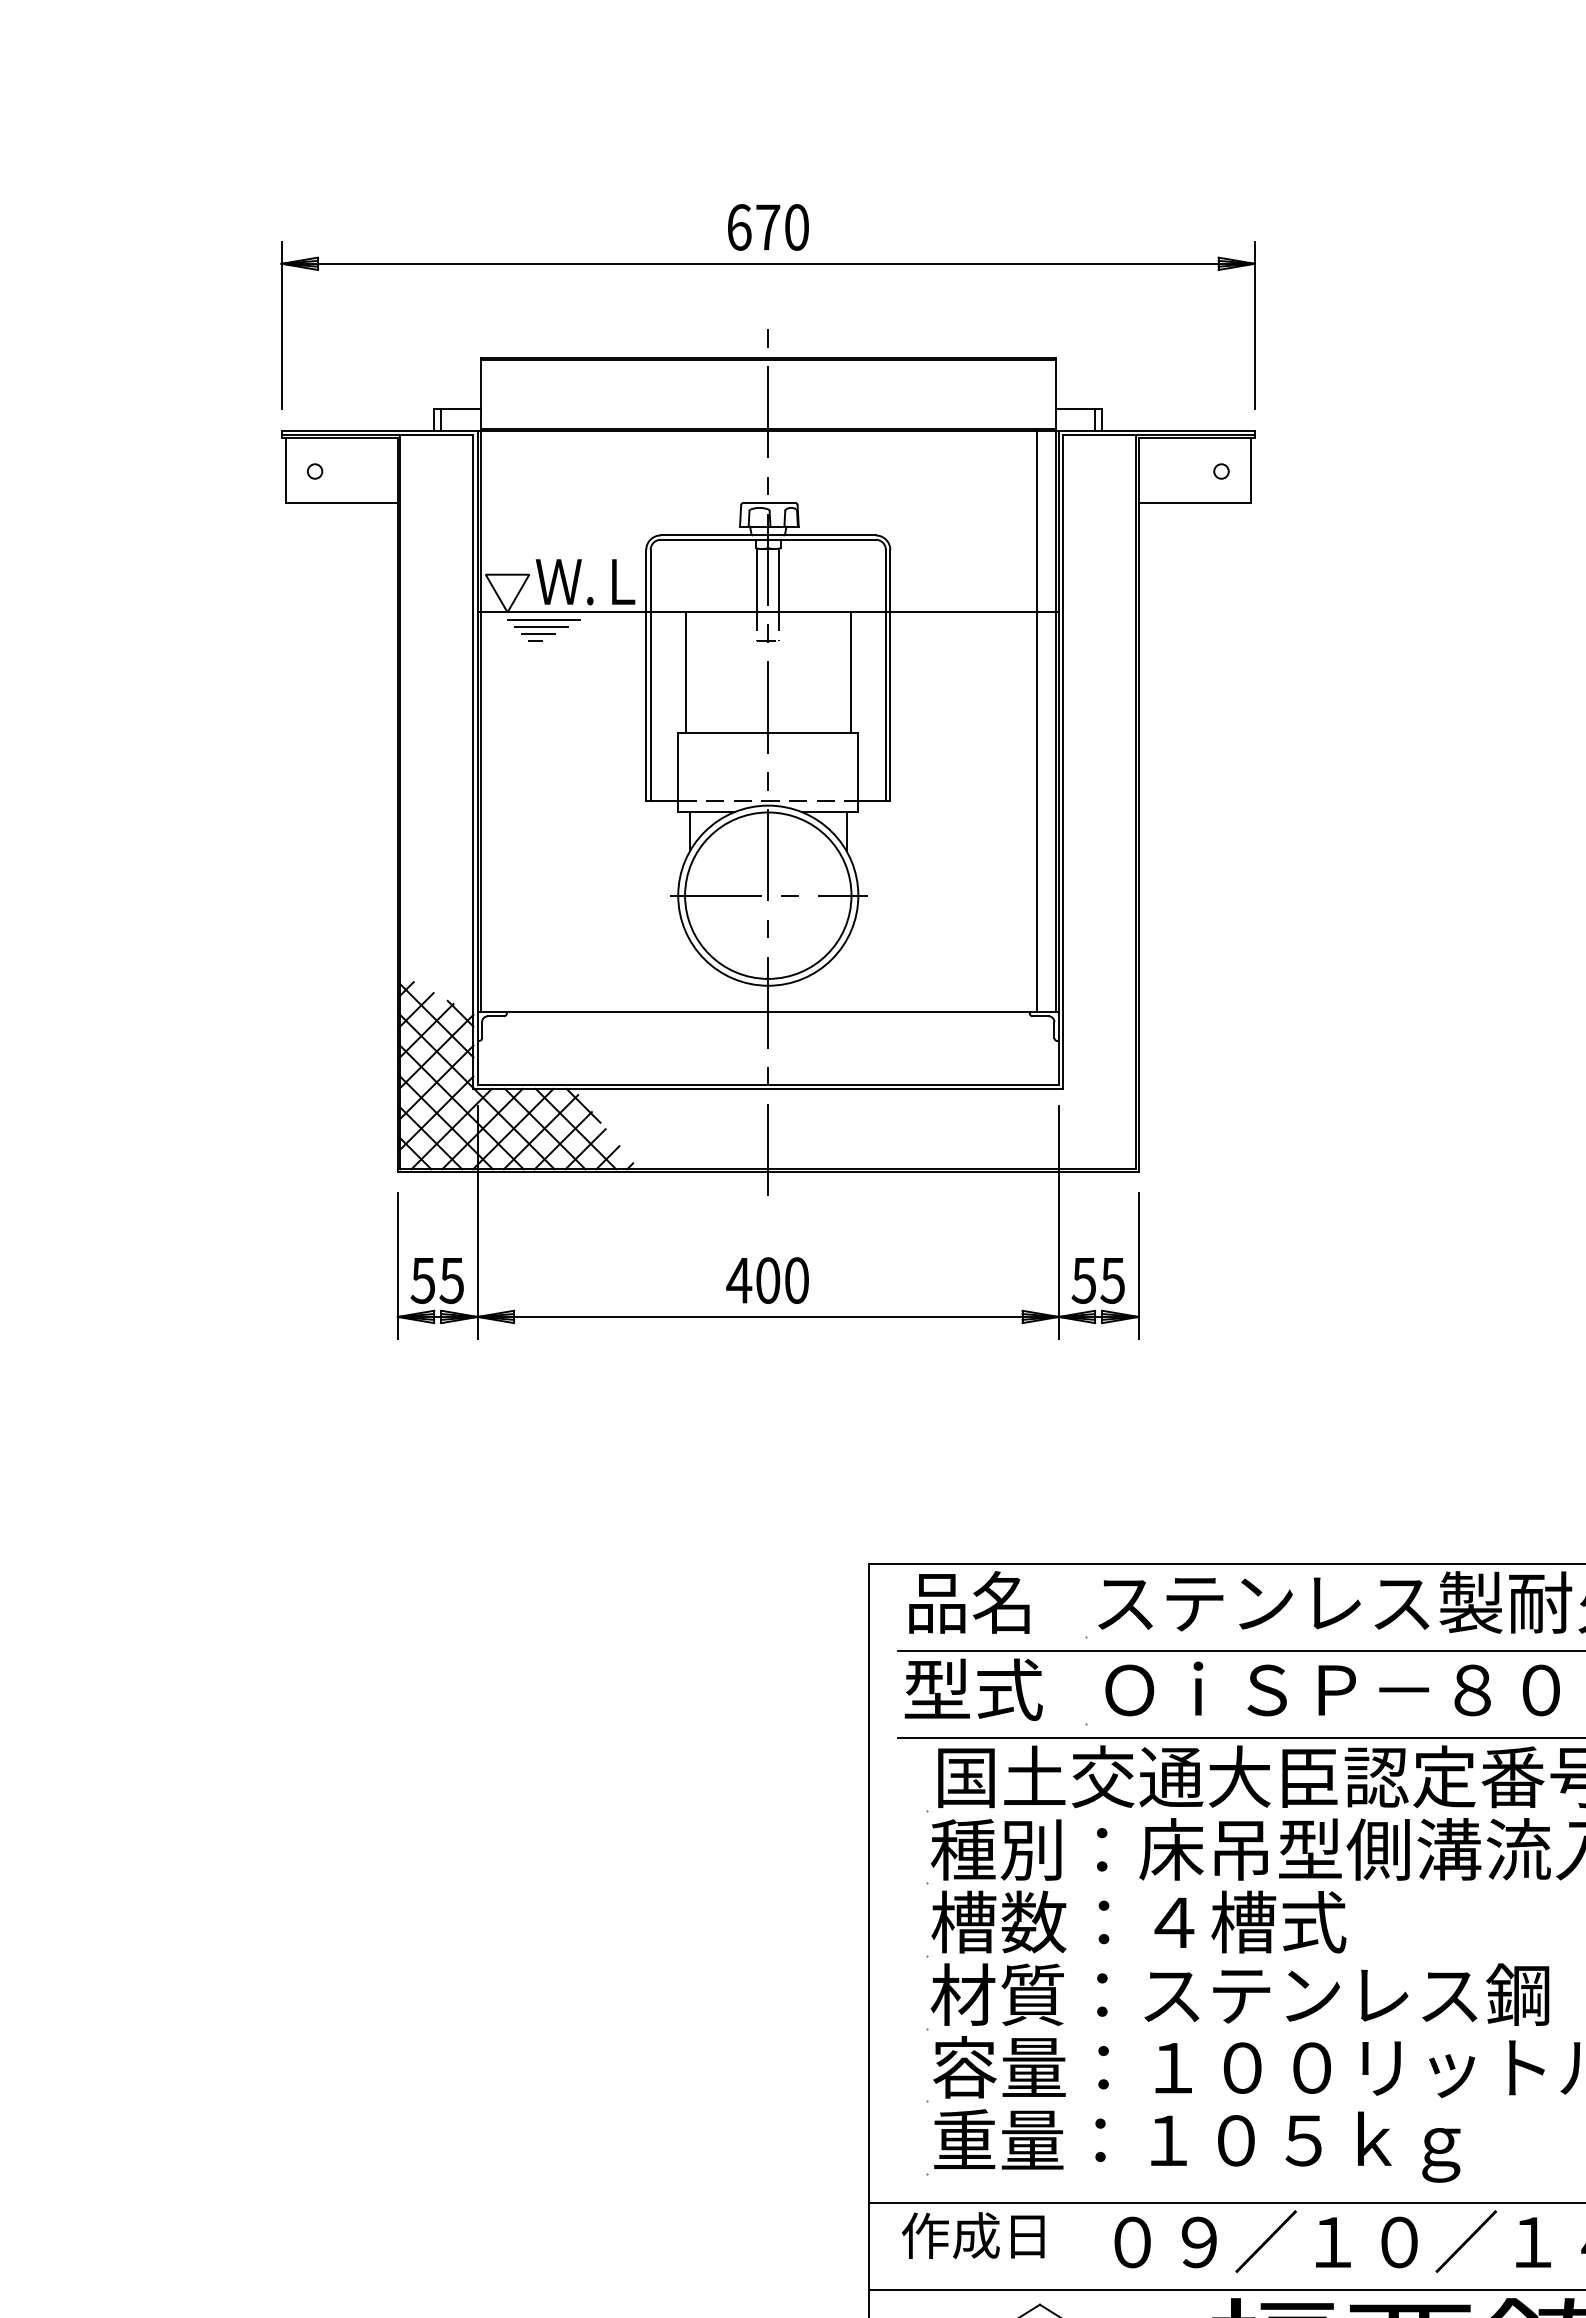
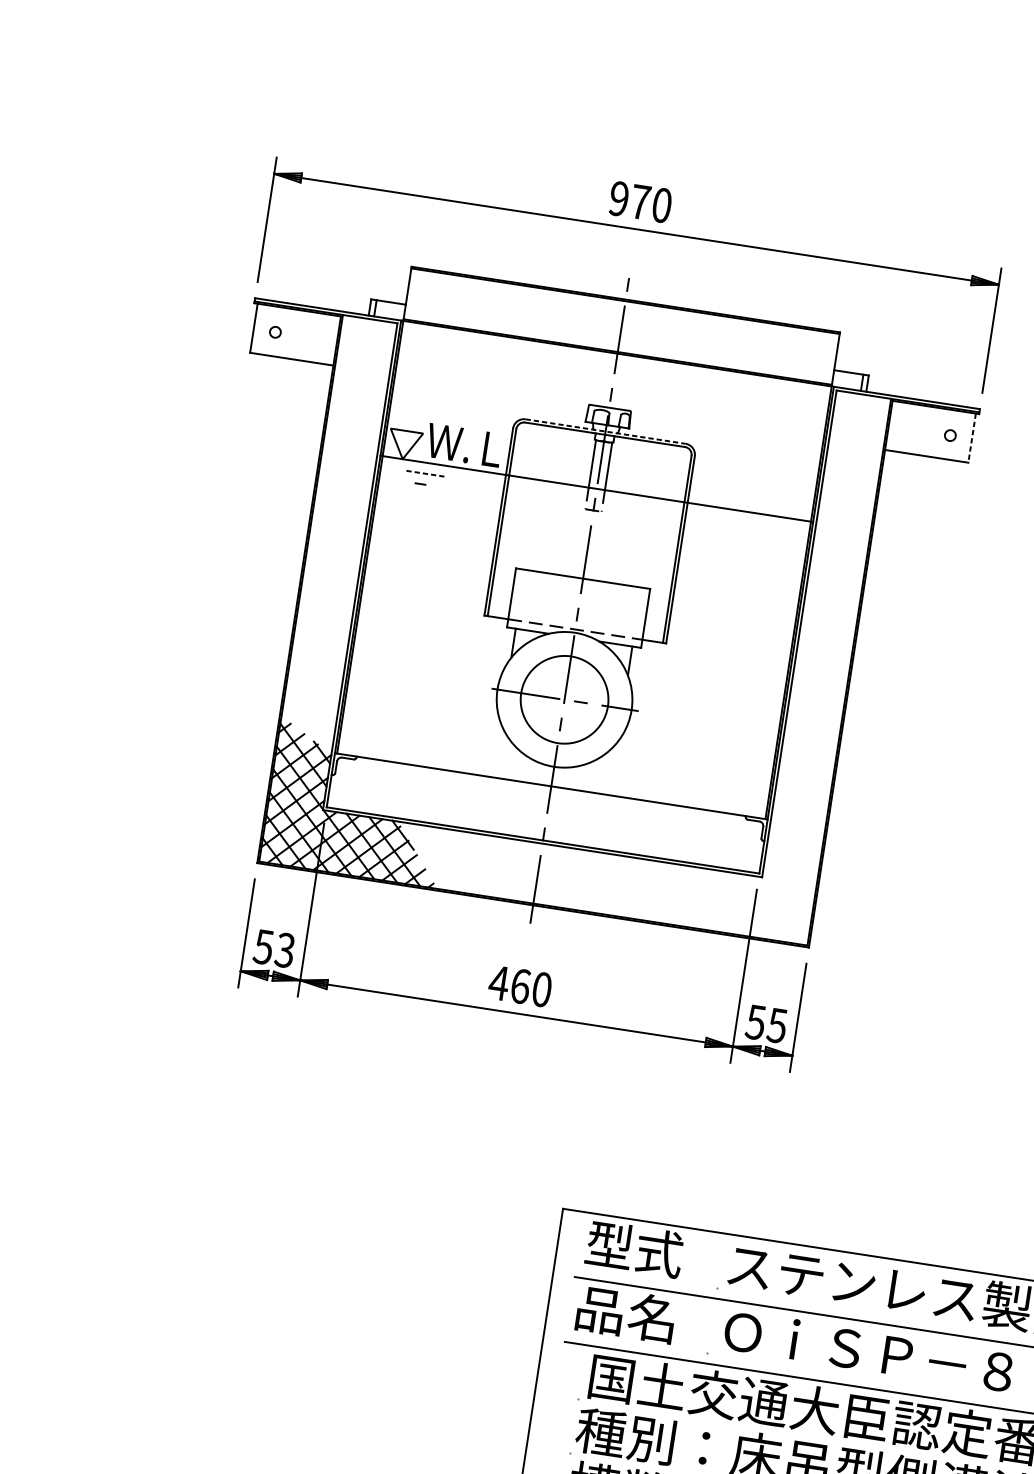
text: (739, 227) -> (619, 198), 670 -> 970
line: (1250, 470) -> (972, 438), solid -> dashed
line: (768, 535) -> (605, 431), solid -> dashed
line: (543, 619) -> (428, 468), removed
line: (541, 626) -> (426, 473), solid -> dashed
line: (538, 634) -> (423, 479), removed
line: (685, 672) -> (528, 524), removed
line: (851, 672) -> (651, 543), removed
line: (1037, 720) -> (784, 600), removed
circle: (768, 895) -> (564, 699), size x0.7
text: (451, 1280) -> (284, 950), 55 -> 53
text: (768, 1280) -> (520, 986), 400 -> 460
text: (970, 1602) -> (634, 1249), 品名 -> 型式
text: (973, 1689) -> (626, 1314), 型式 -> 品名

